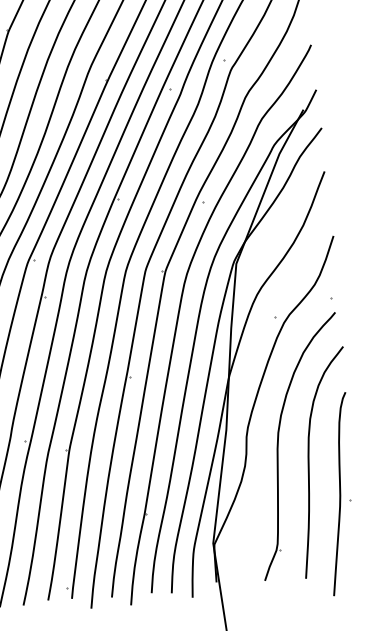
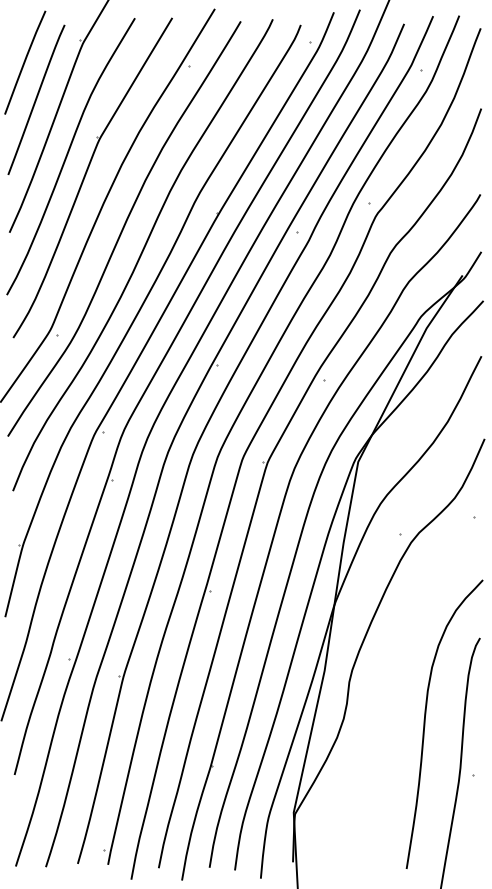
part: (278, 442) -> (389, 693), removed

